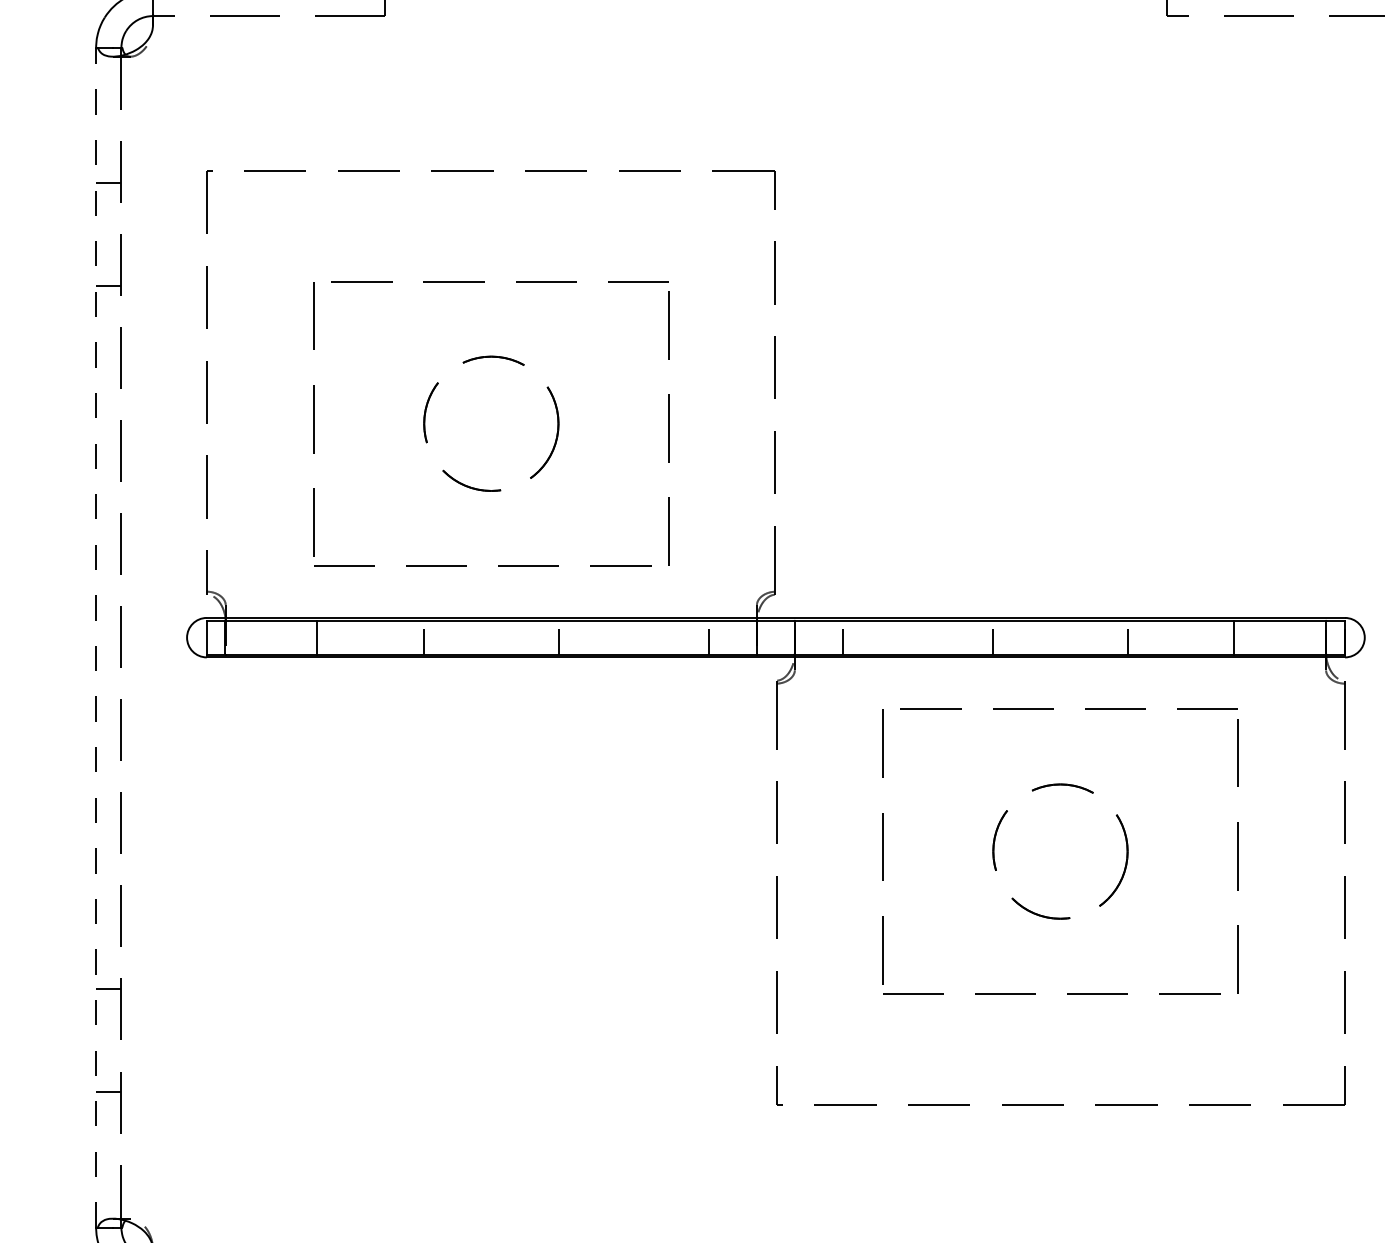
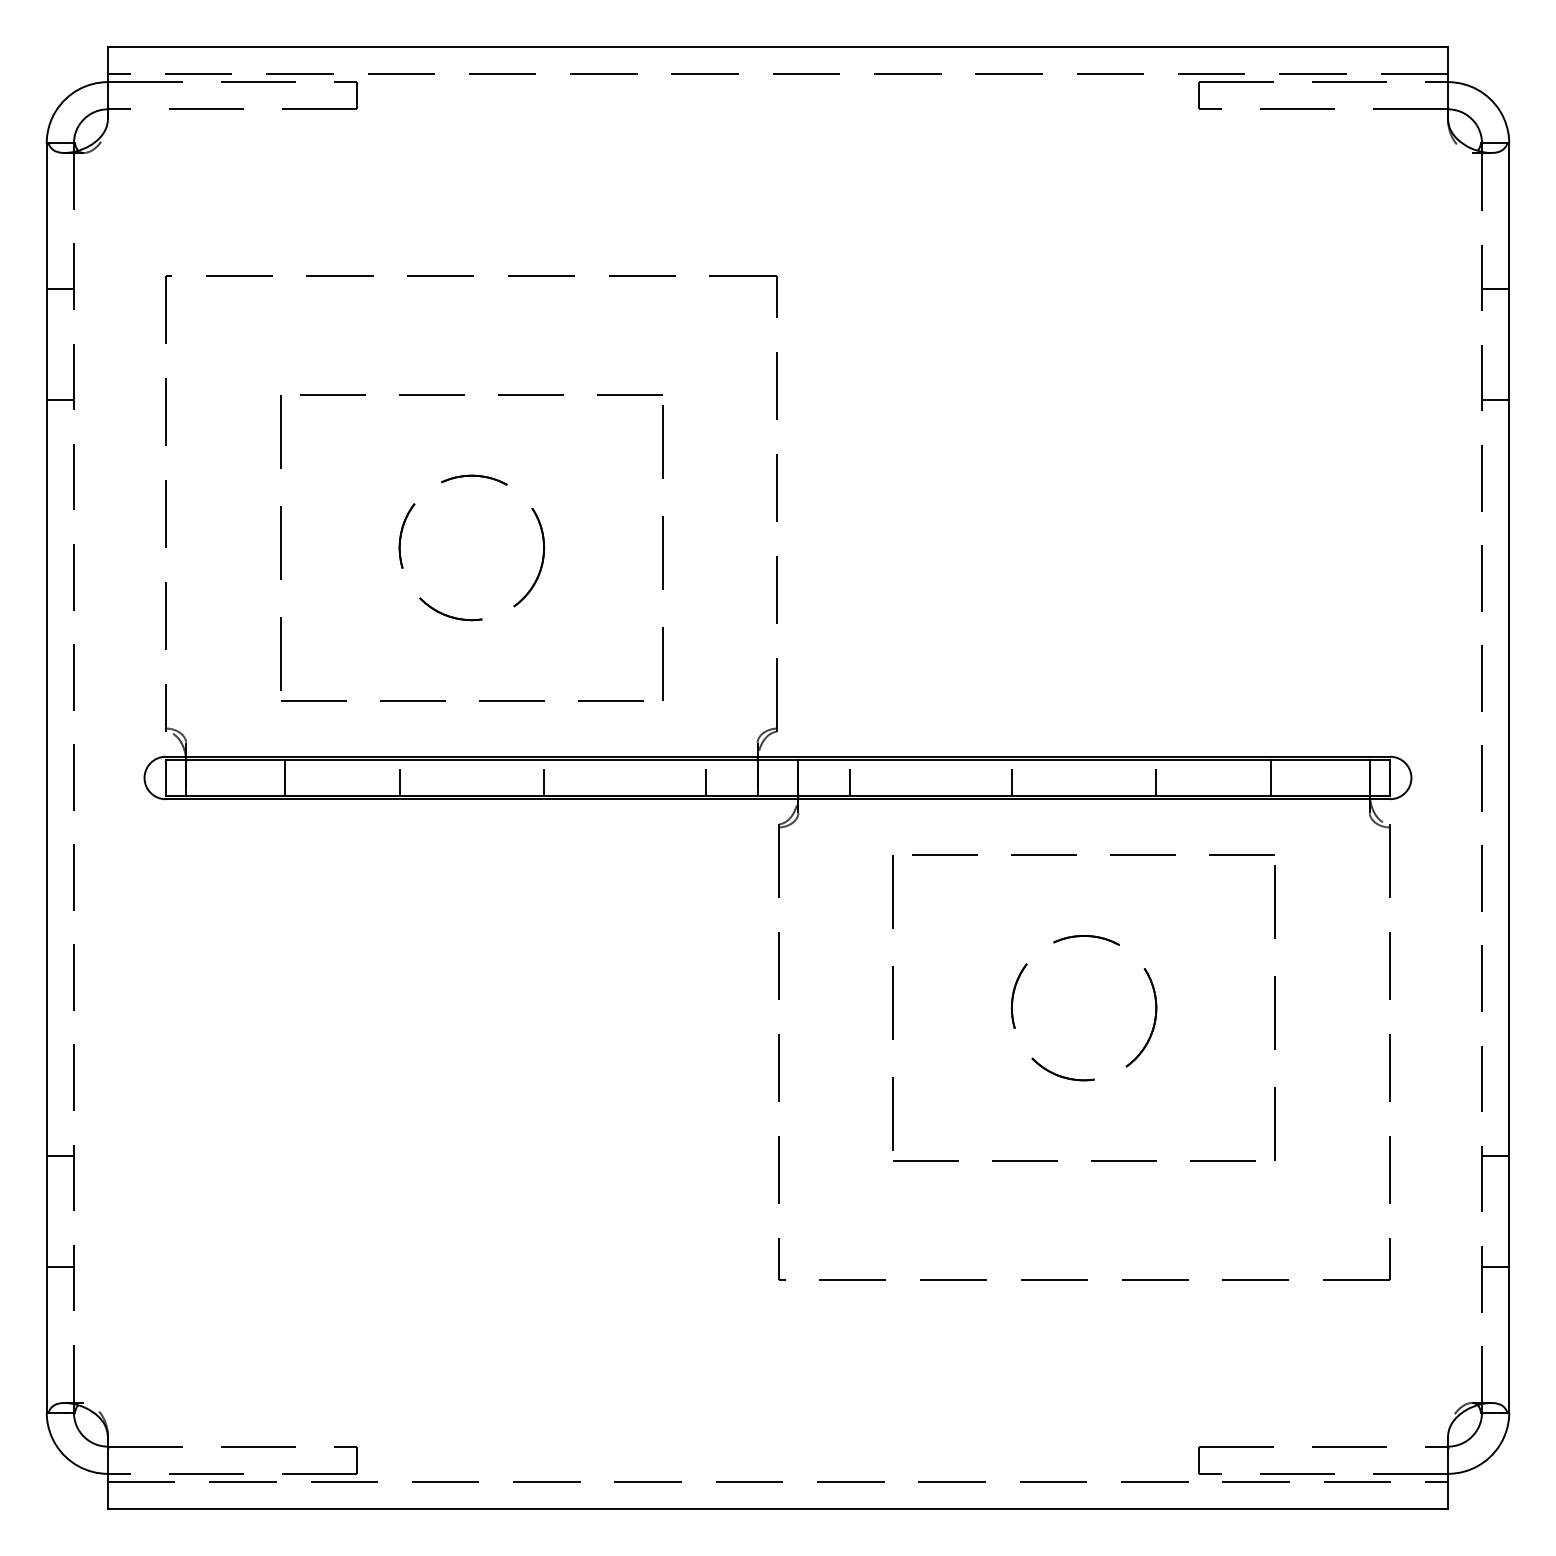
line: (95, 637) -> (46, 777), dashed -> solid

